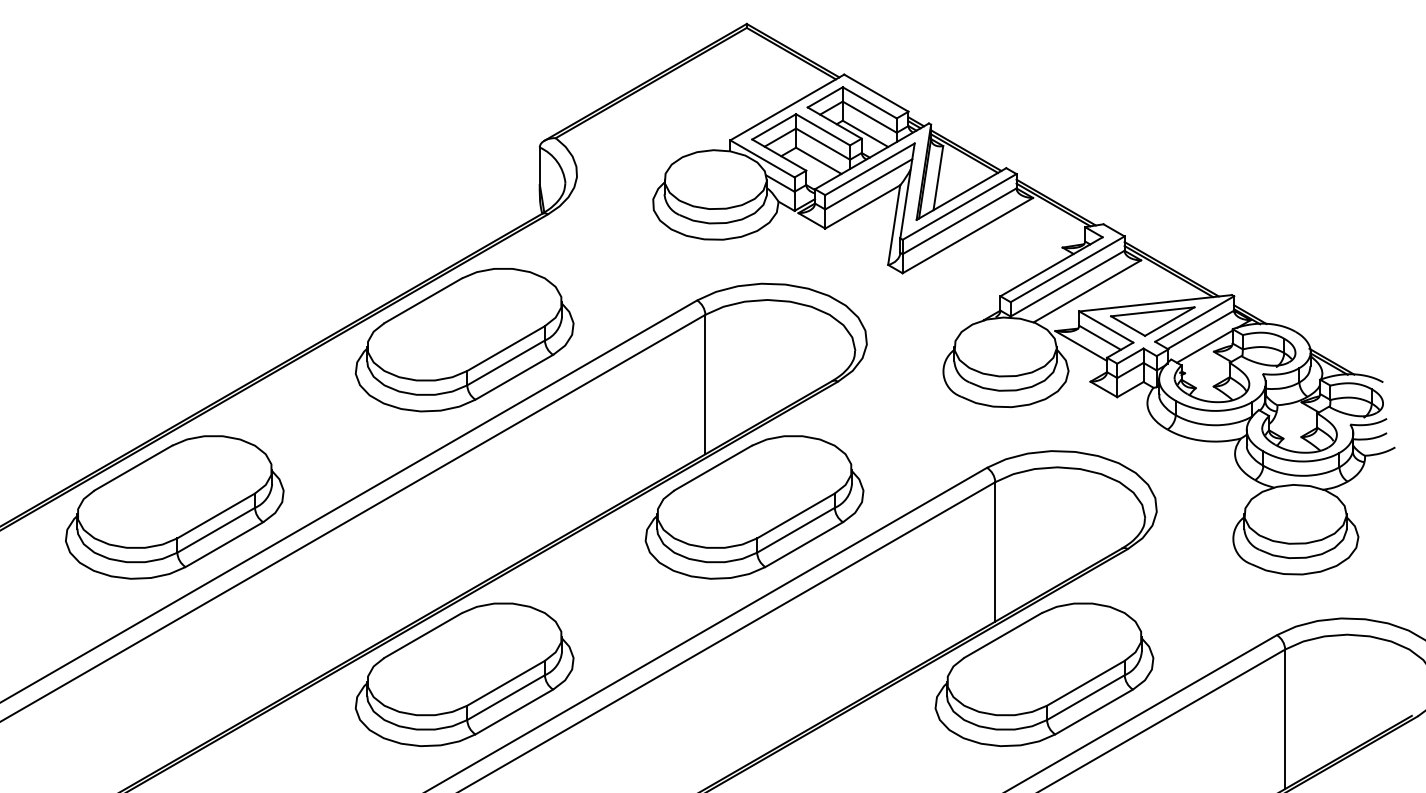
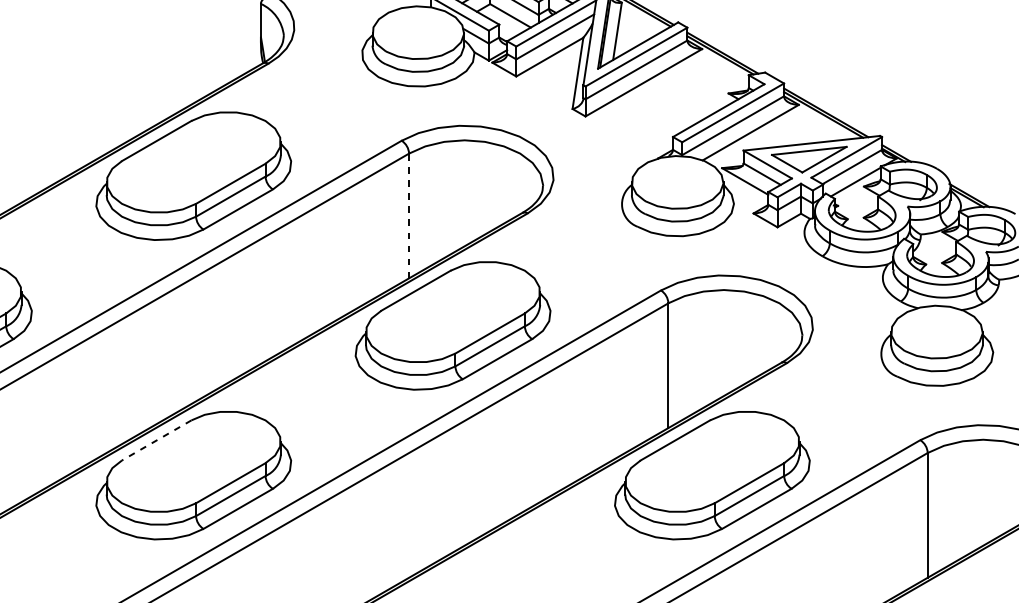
line: (705, 384) -> (409, 215), solid -> dashed
line: (423, 635) -> (156, 440), solid -> dashed

